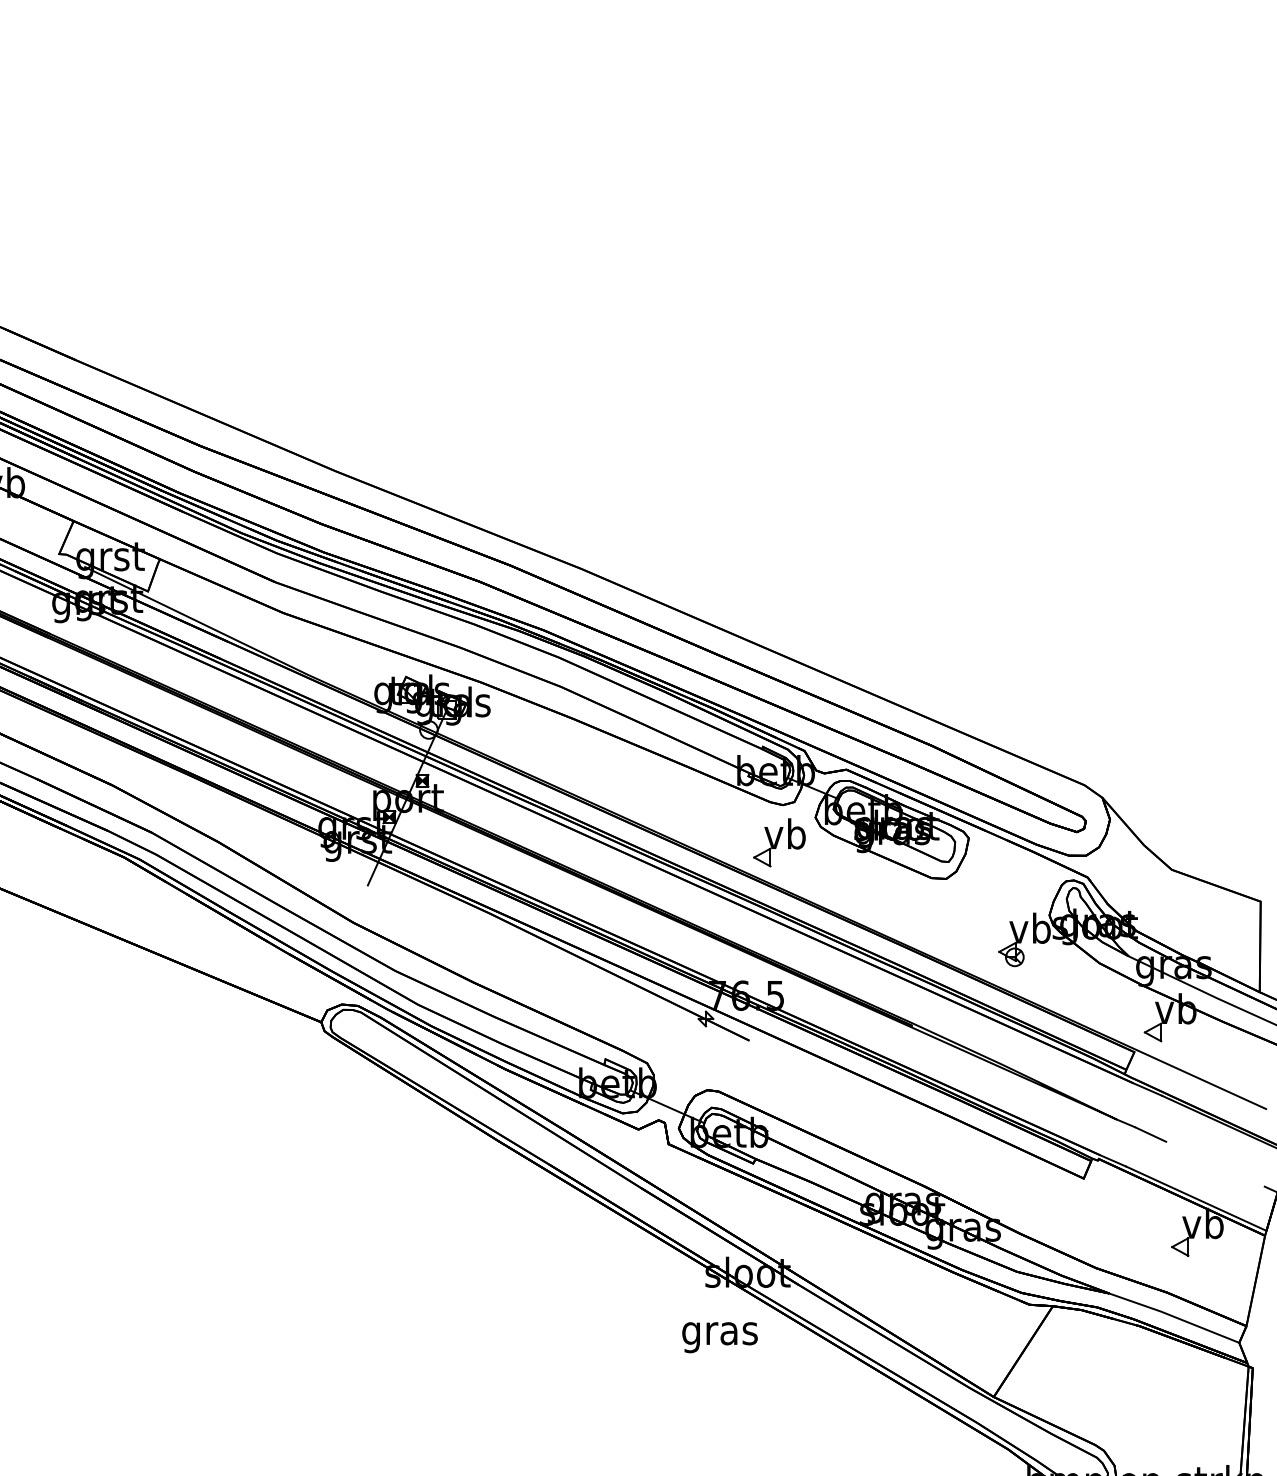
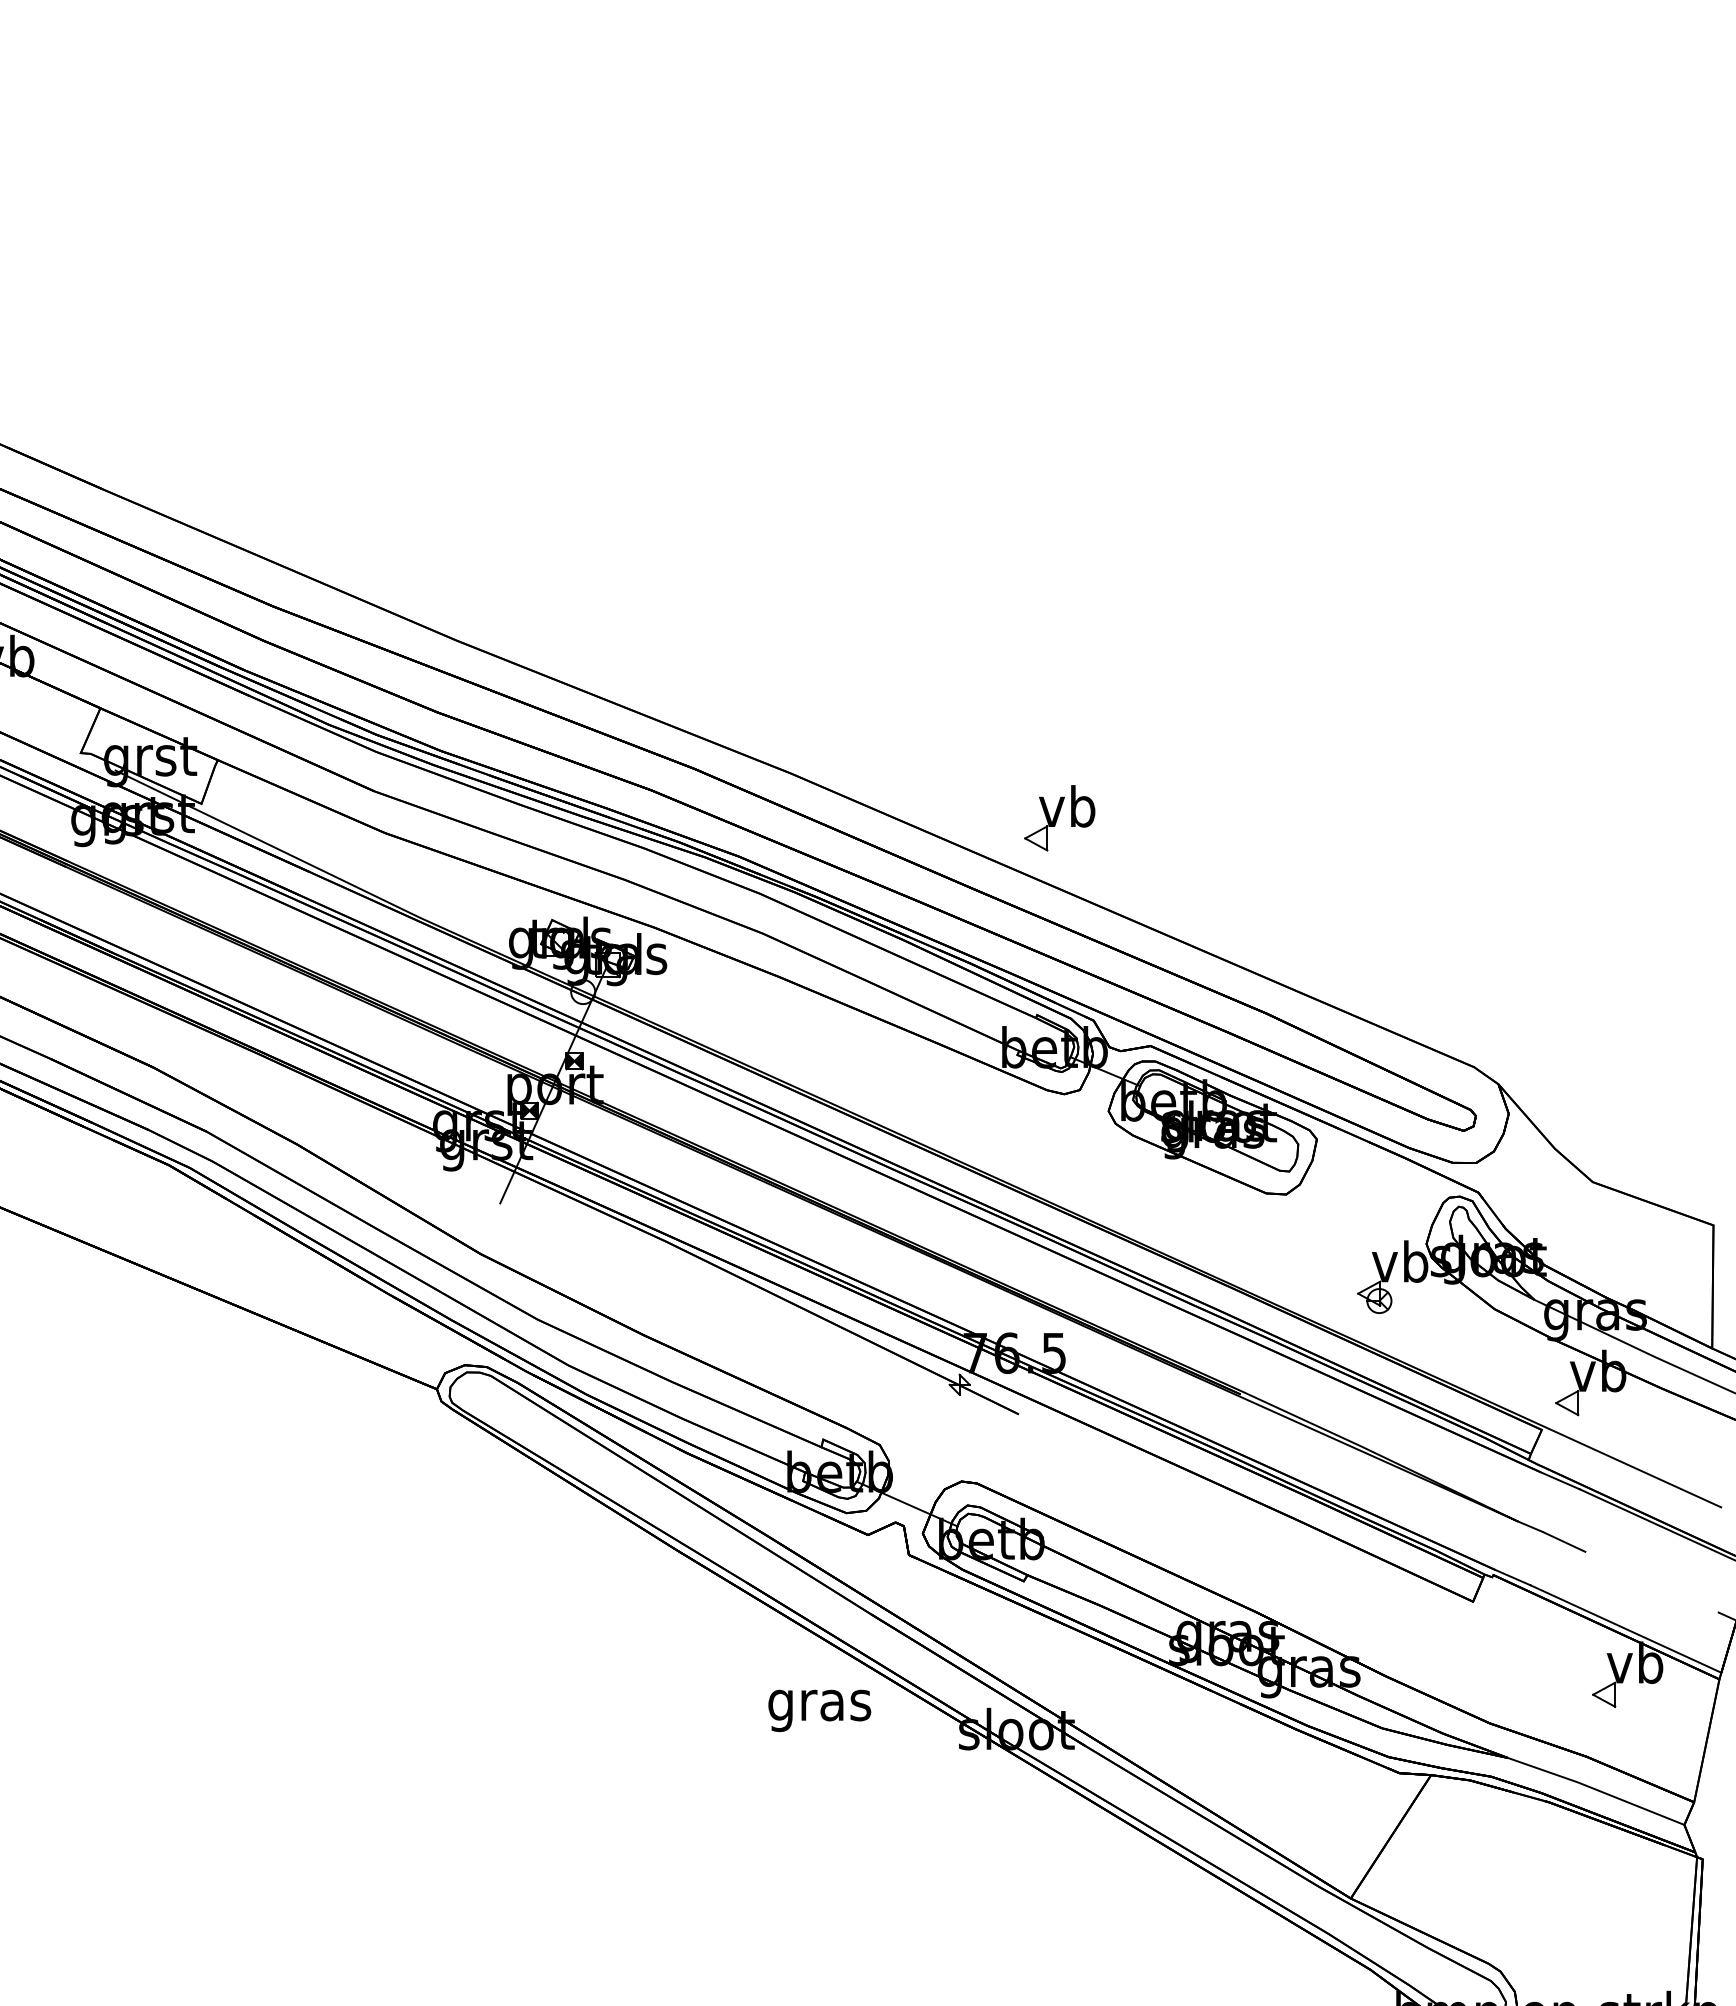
part: (779, 842) -> (1059, 818), moved
text: (719, 1337) -> (819, 1710), moved

